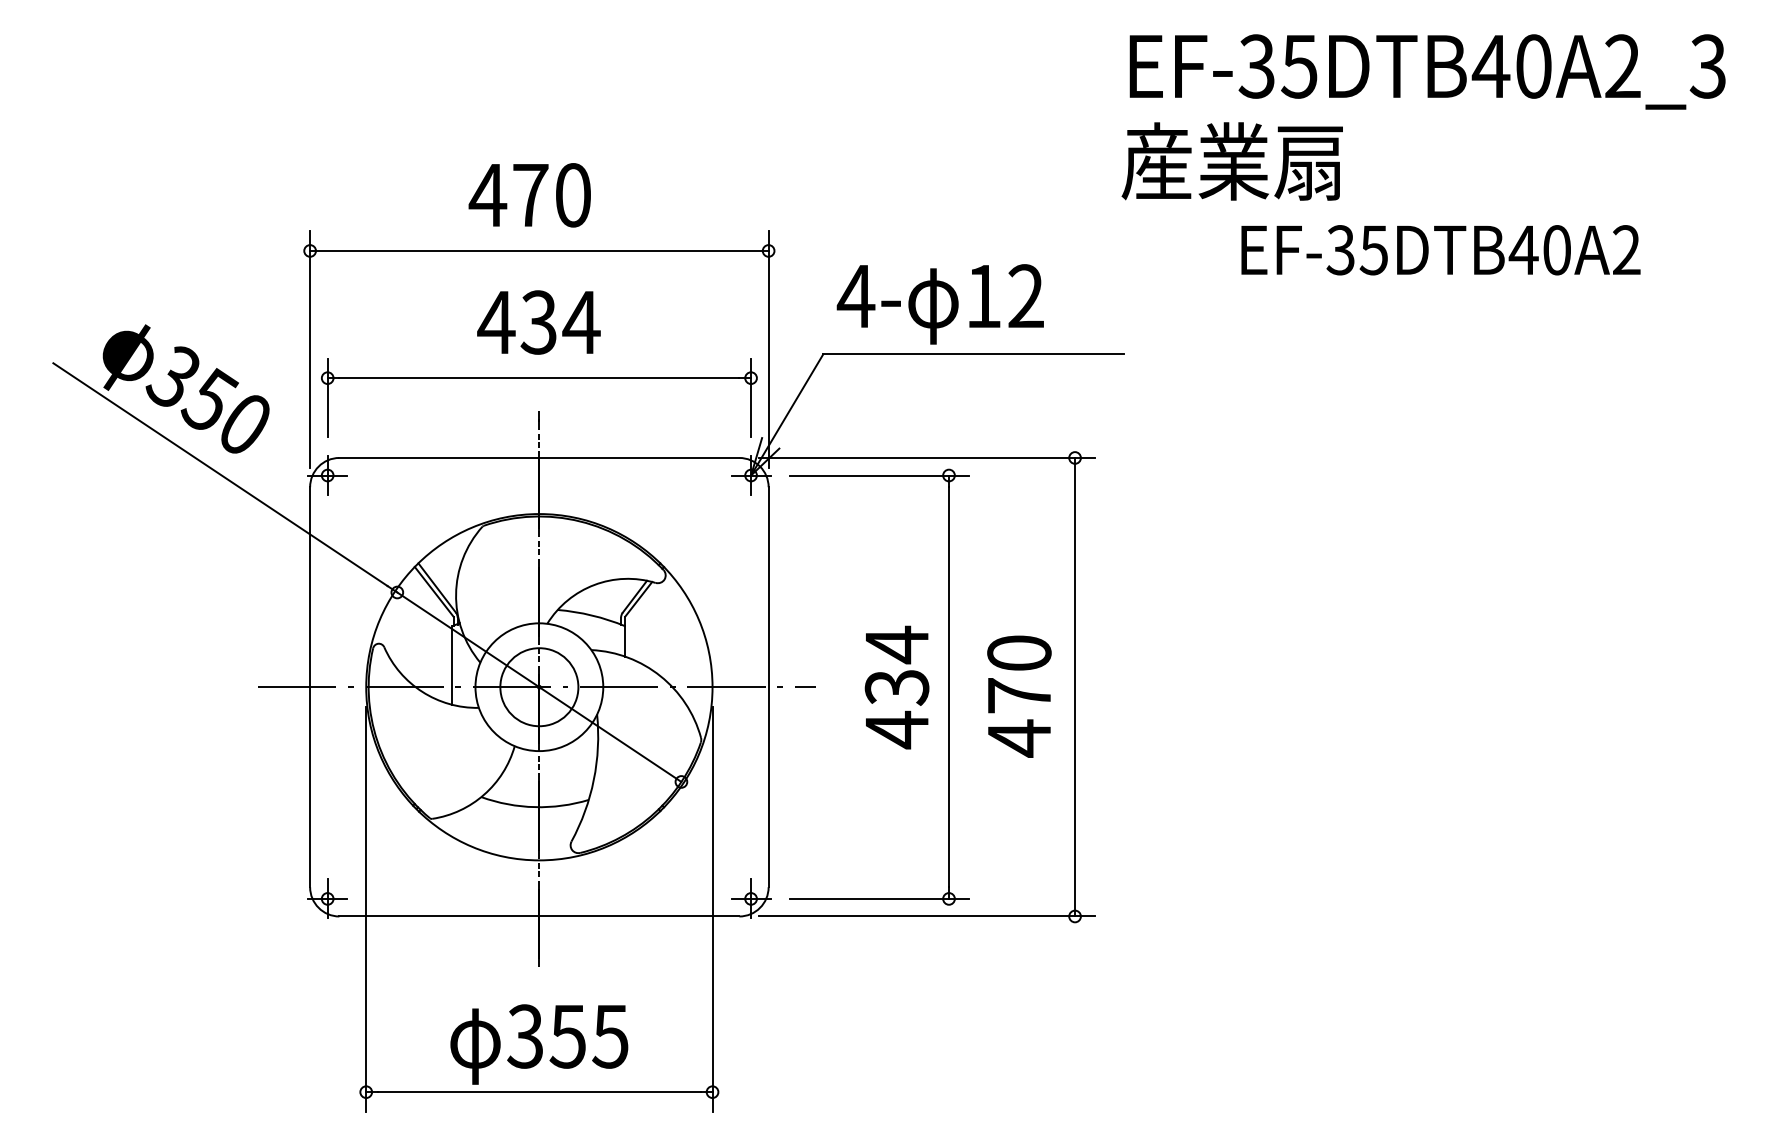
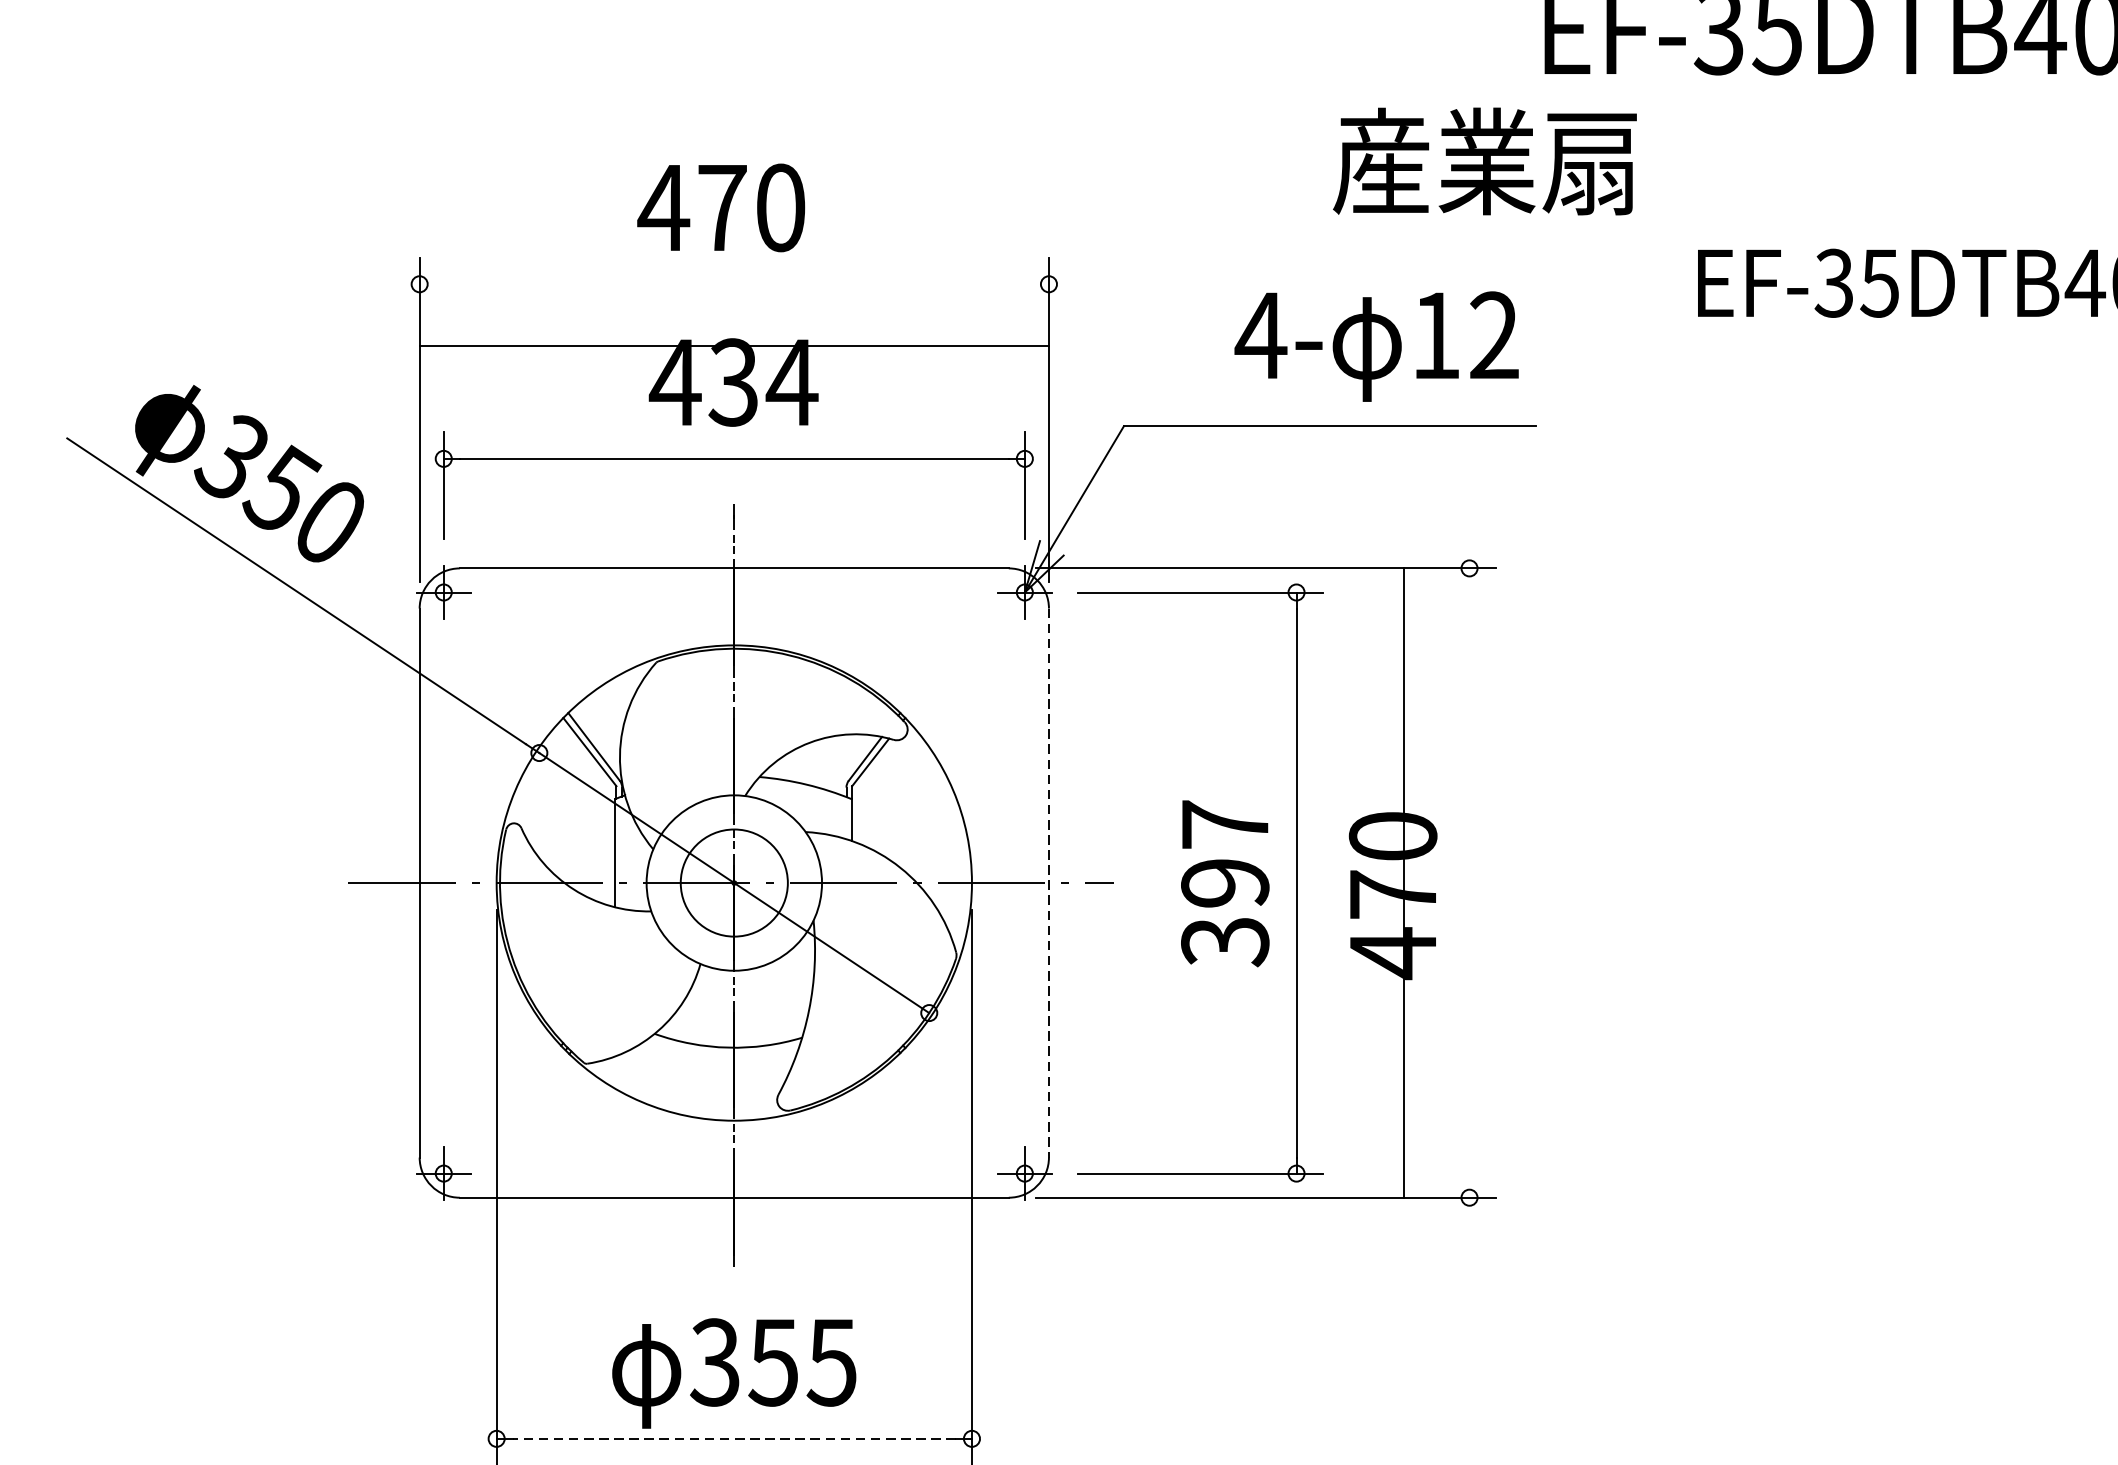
text: (1231, 161) -> (1483, 161), moved
line: (539, 250) -> (734, 345), moved
text: (939, 304) -> (1375, 346), moved
line: (1075, 686) -> (1404, 882), moved
line: (768, 687) -> (1048, 883), solid -> dashed
text: (896, 687) -> (1224, 883), 434 -> 397
line: (538, 1092) -> (733, 1439), solid -> dashed

